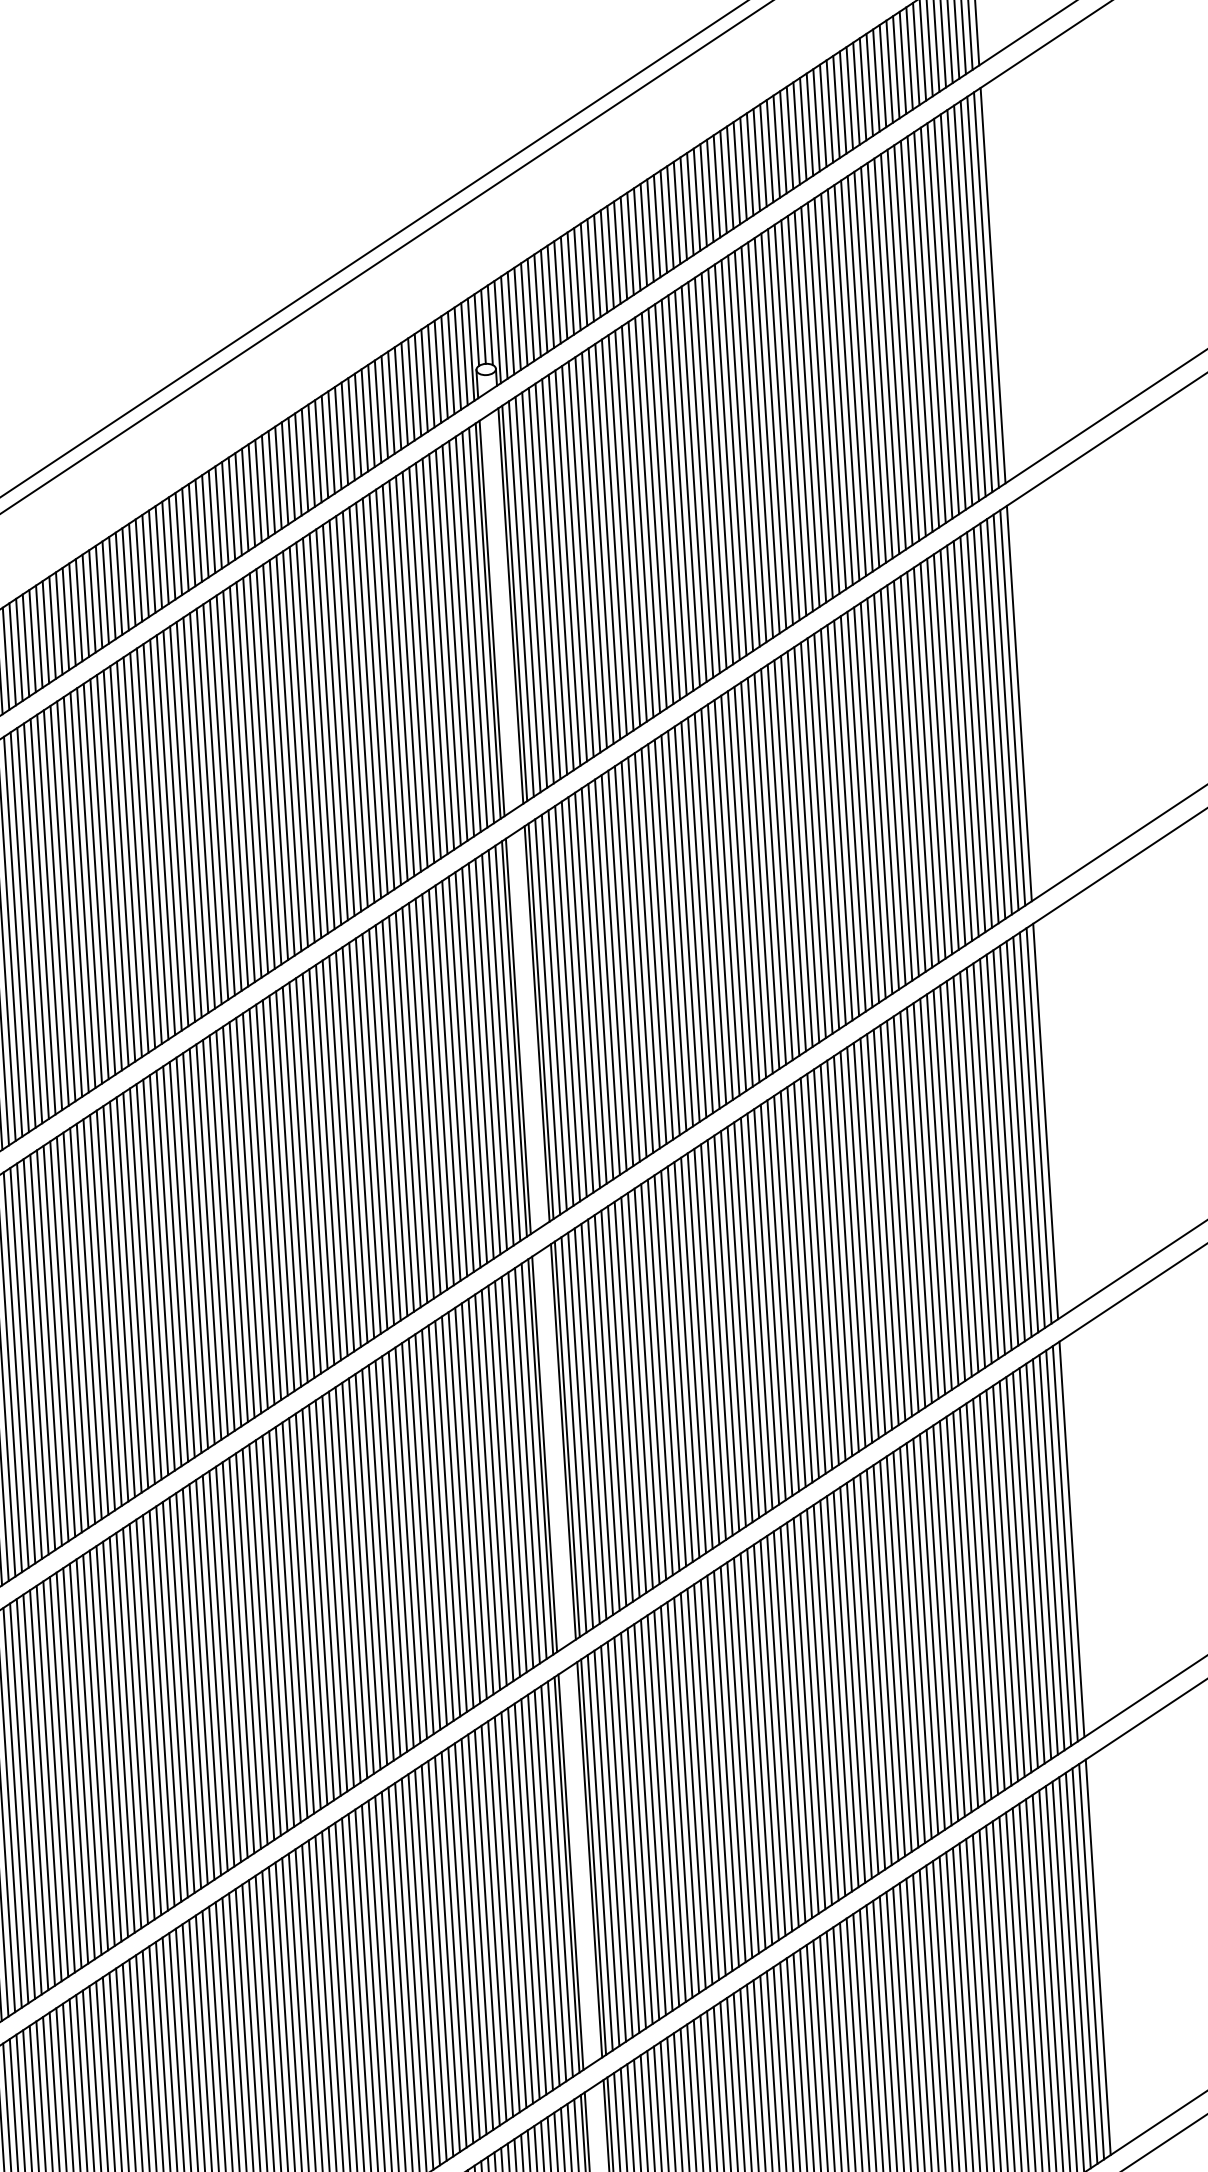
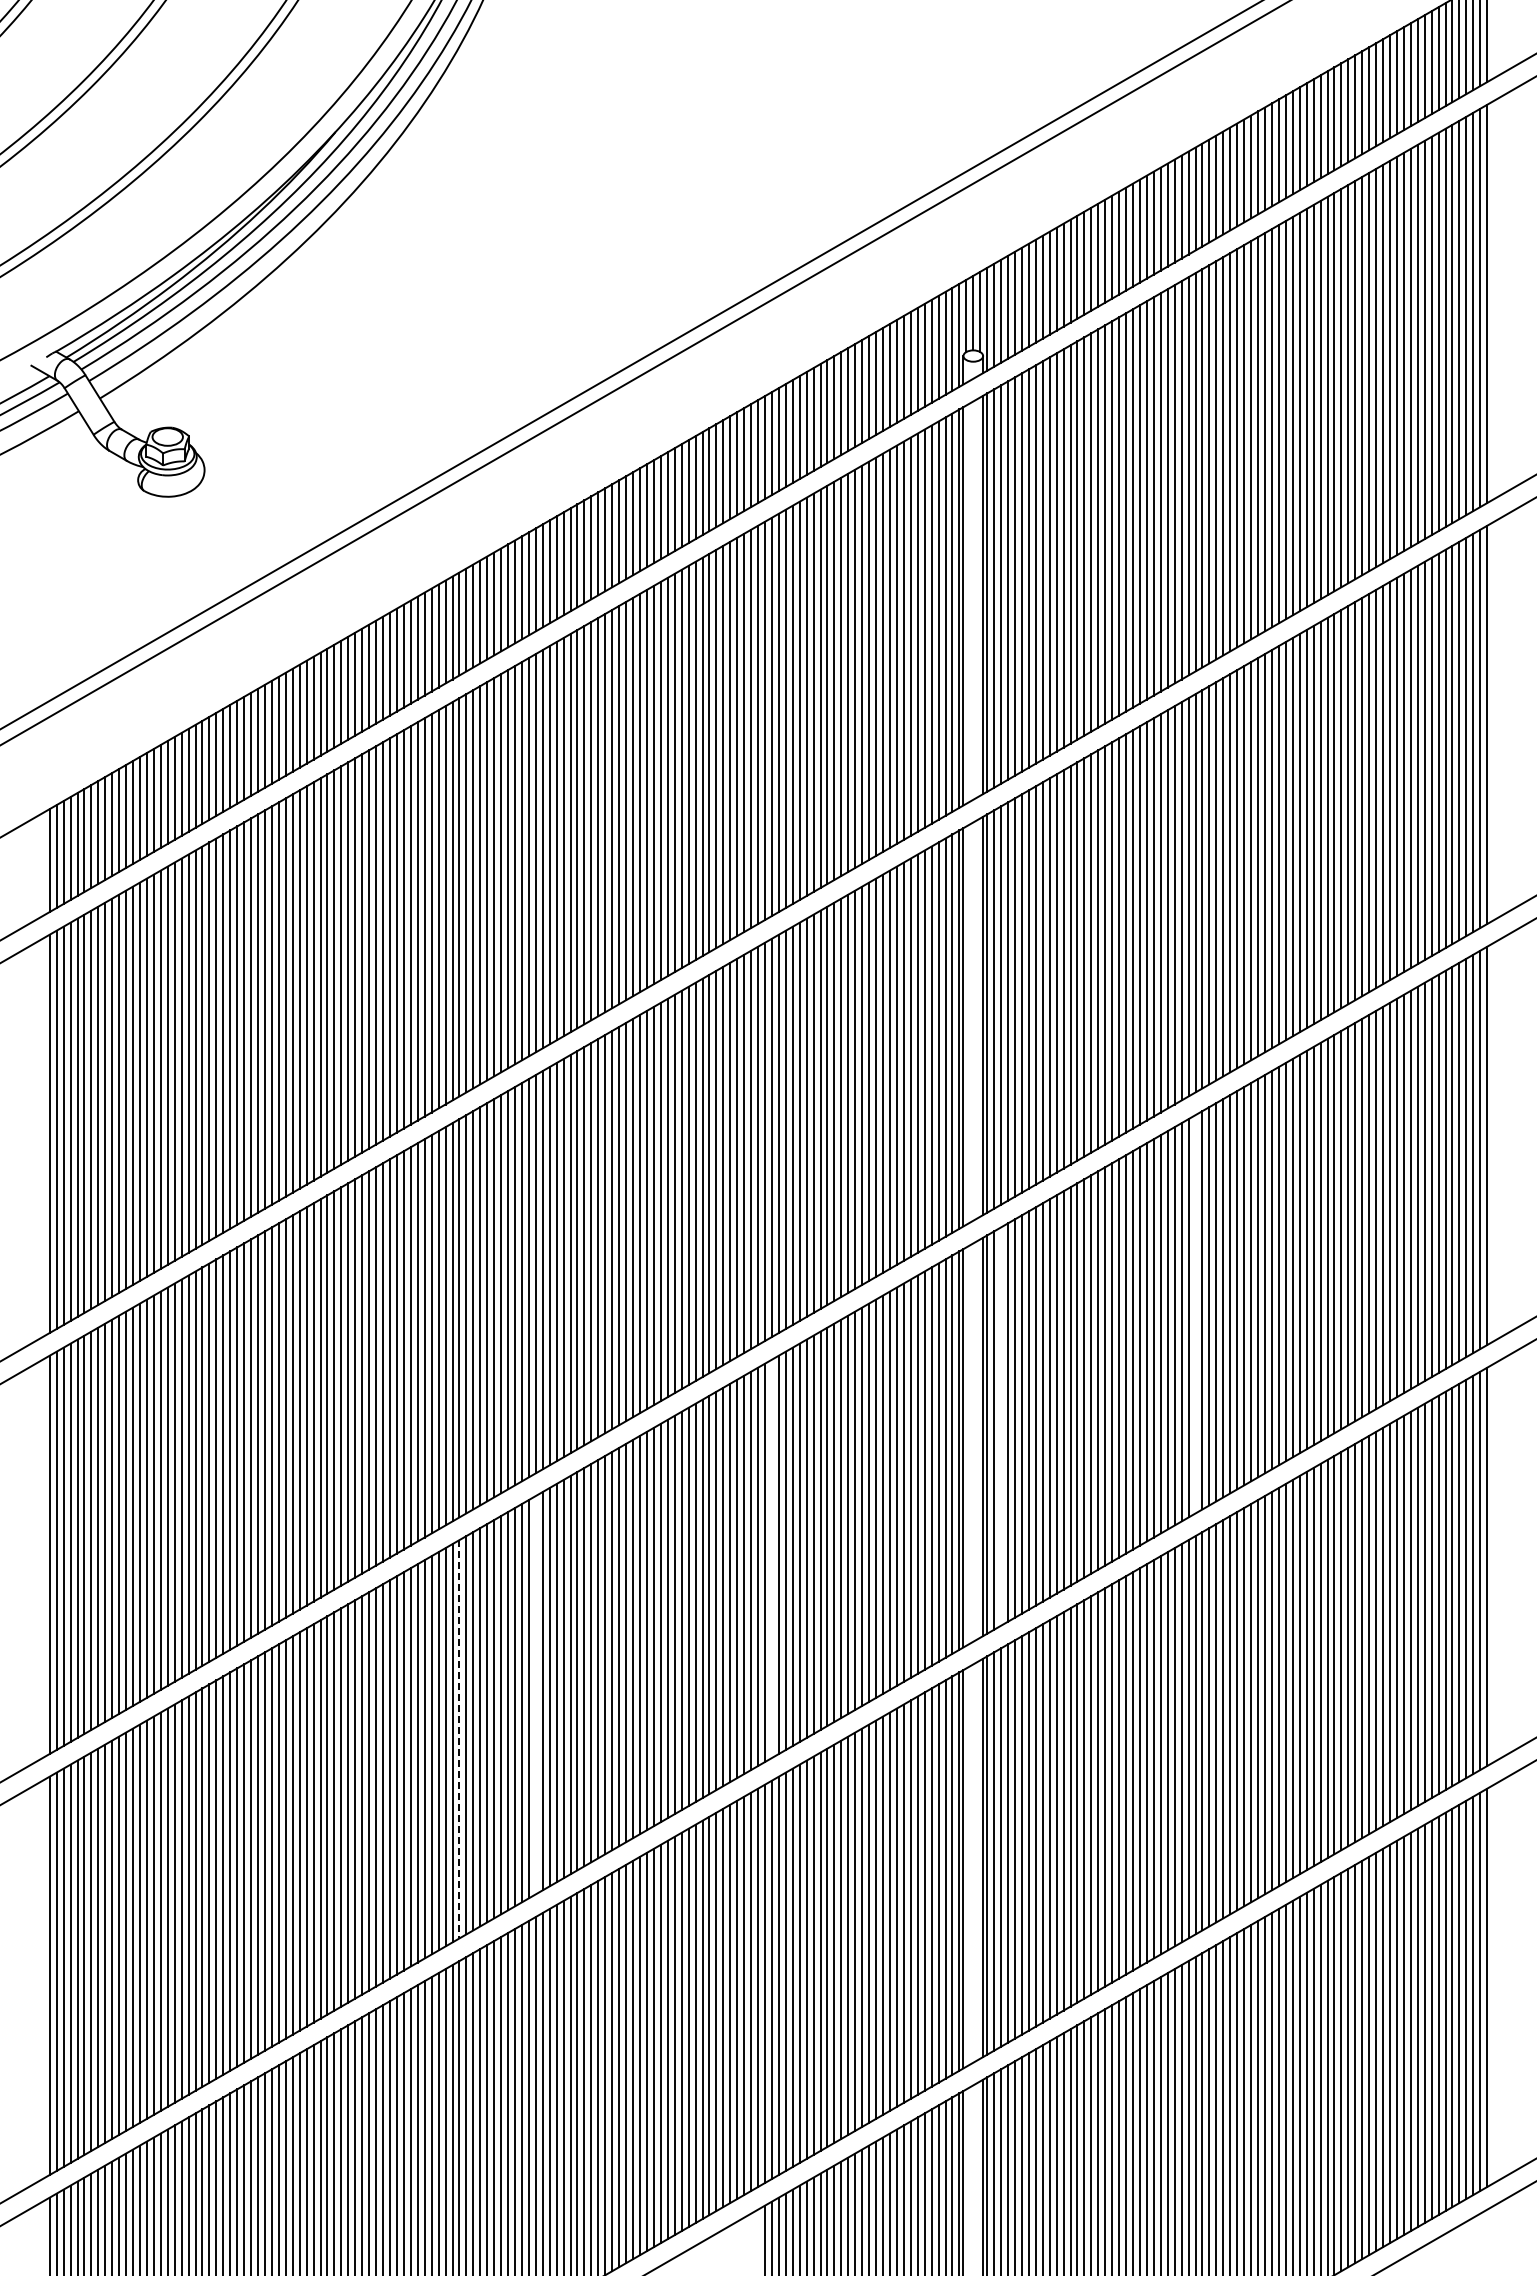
line: (766, 1307) -> (1195, 1314), removed
line: (581, 1430) -> (1001, 1426), removed
line: (360, 1575) -> (771, 1558), removed
line: (135, 1726) -> (535, 1695), removed
line: (62, 1774) -> (459, 1739), solid -> dashed

